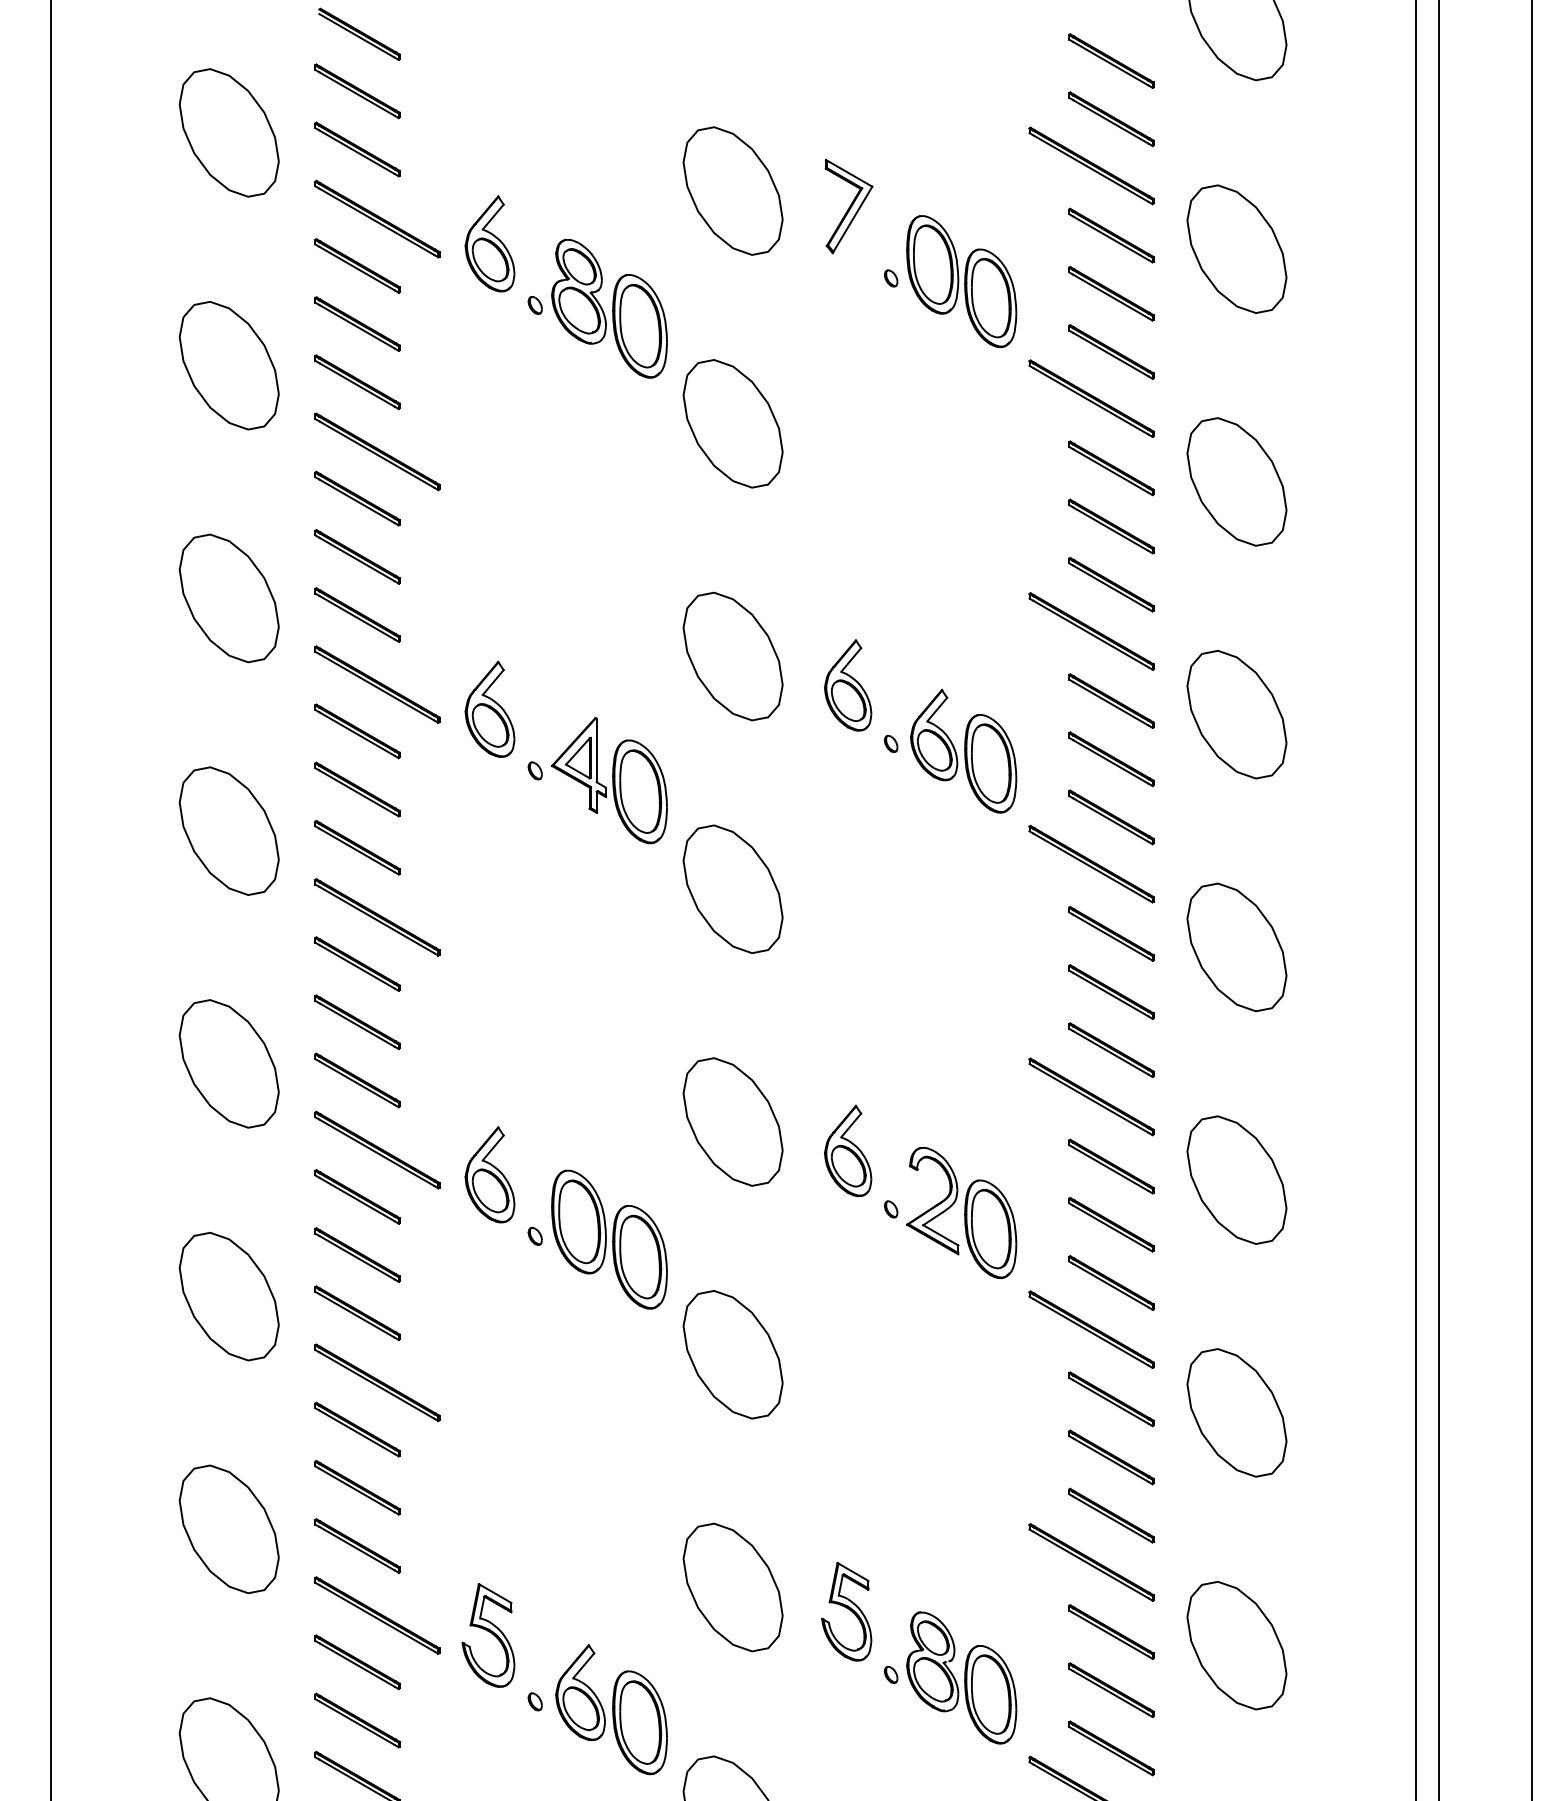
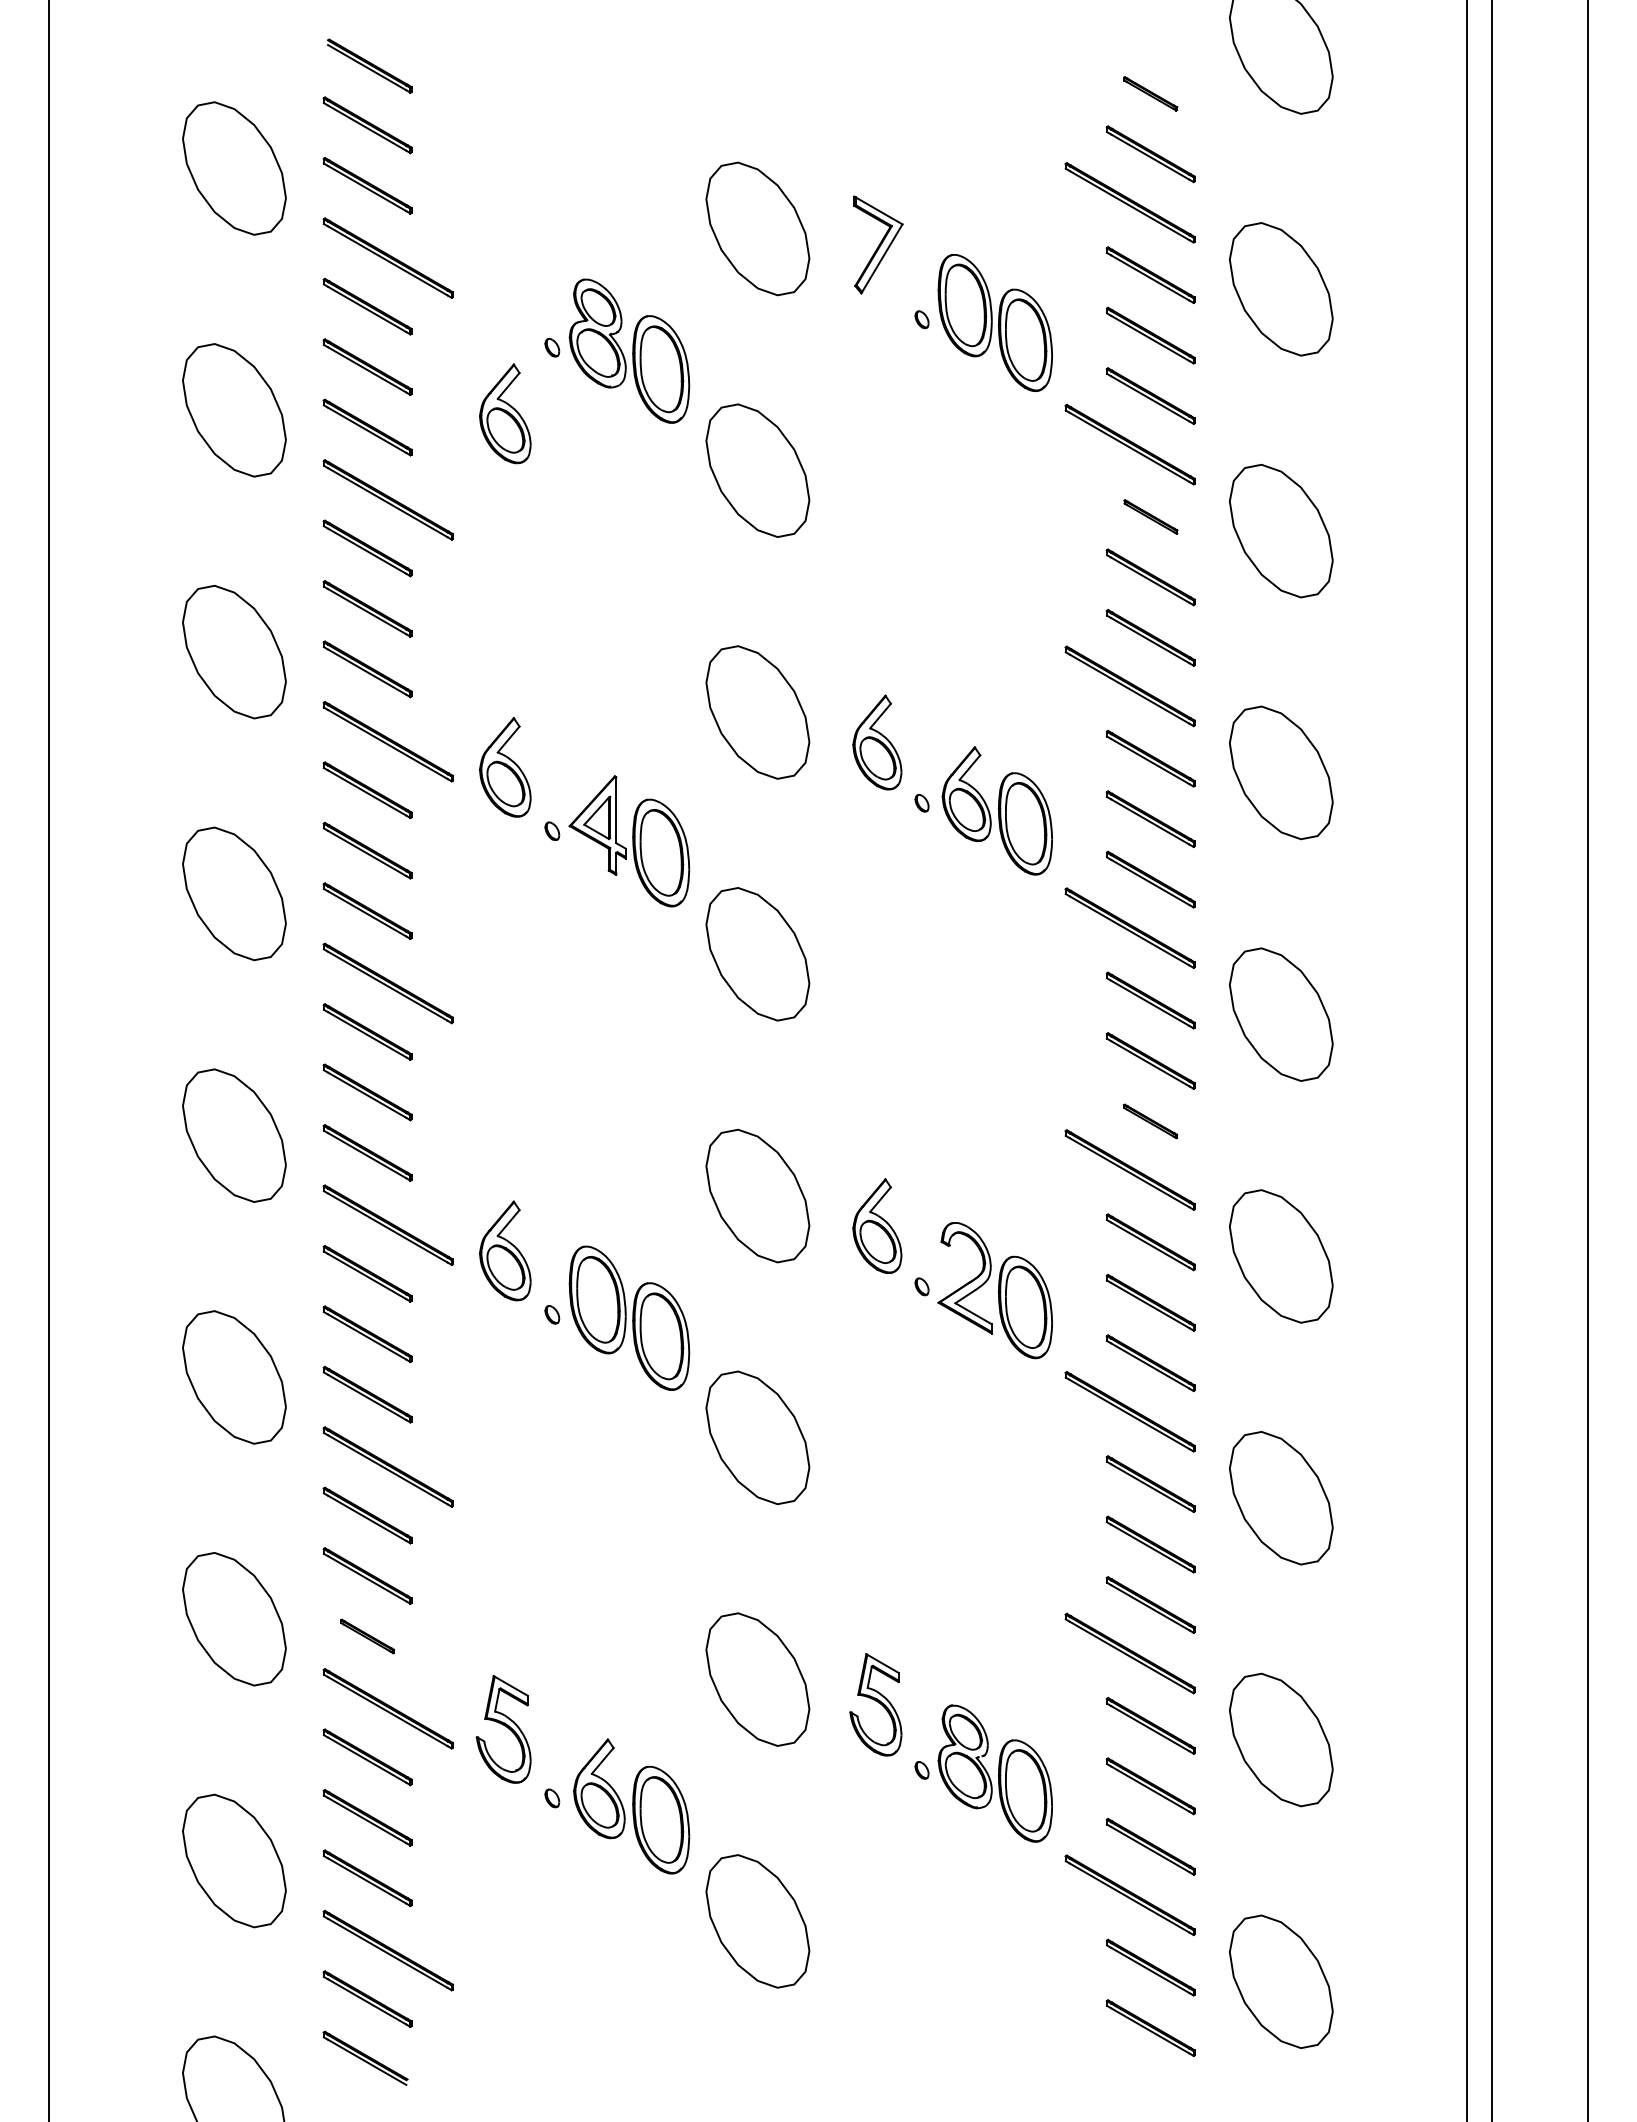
part: (1111, 60) -> (1150, 93), size x0.6
part: (490, 243) -> (505, 413), moved
part: (1111, 467) -> (1150, 516), size x0.6
part: (1111, 1050) -> (1150, 1121), size x0.6
part: (357, 1545) -> (367, 1636), size x0.6

